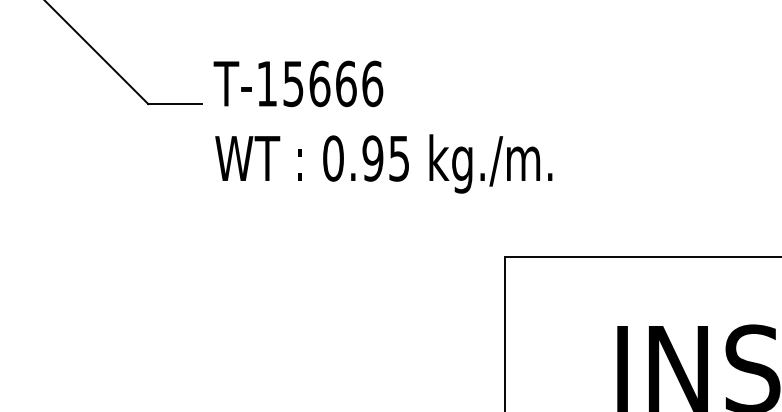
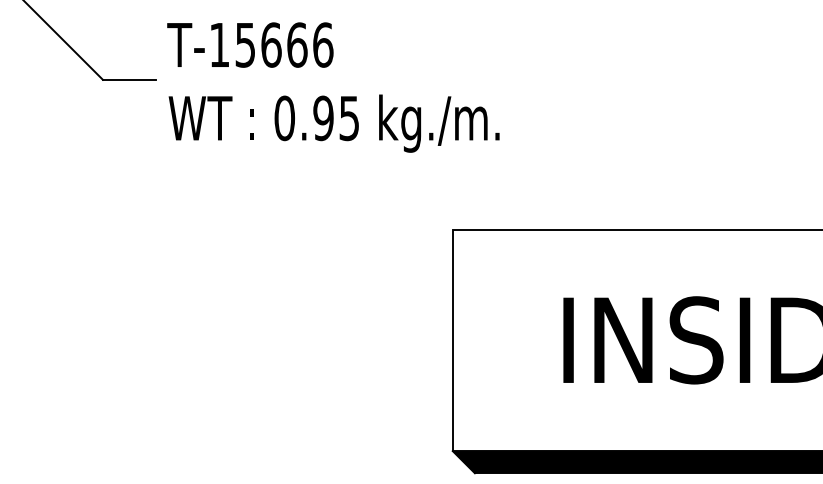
text: (383, 127) -> (333, 87), moved

